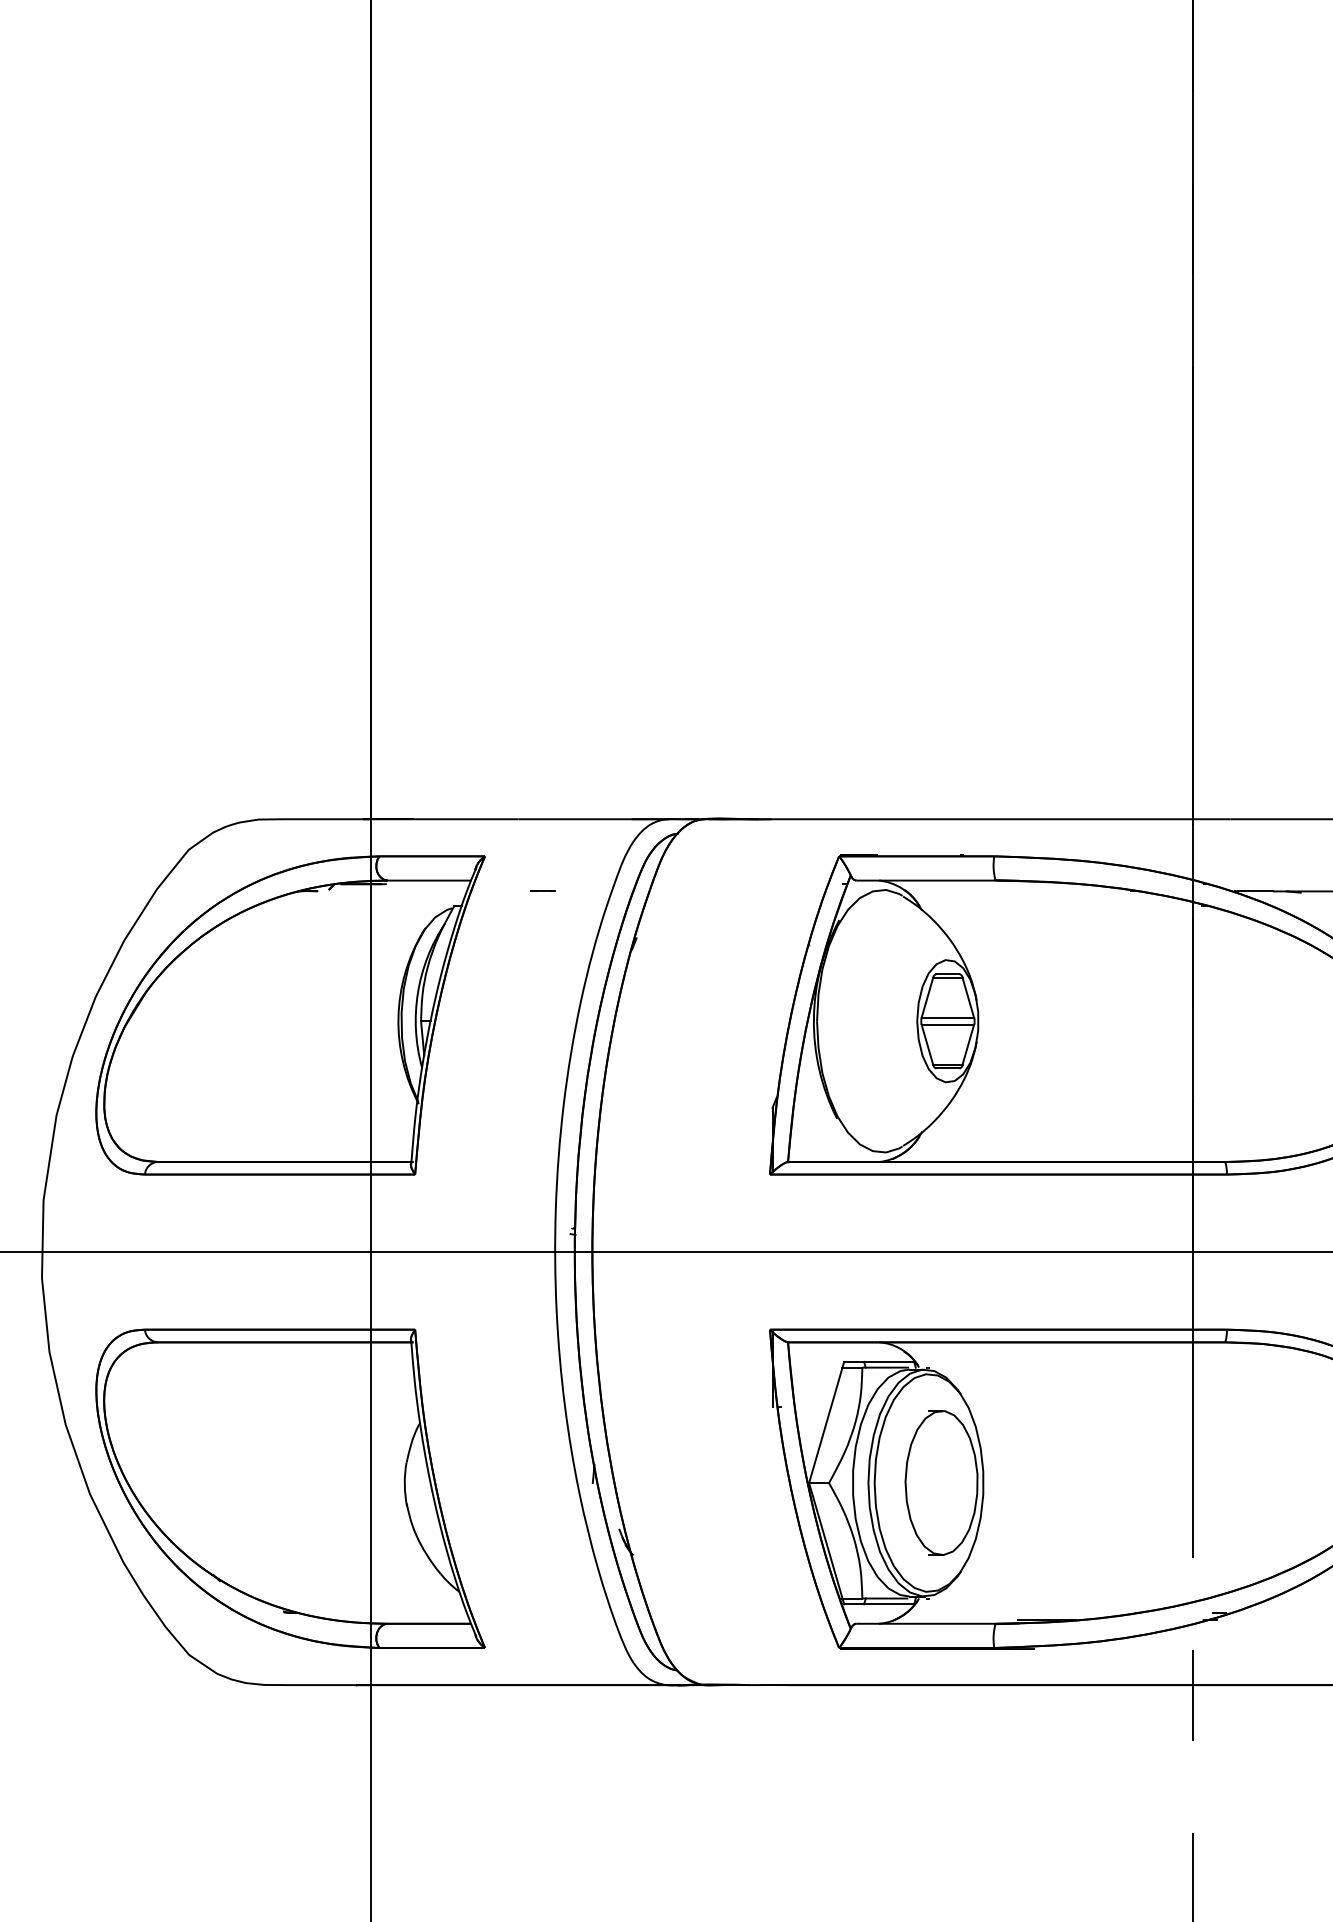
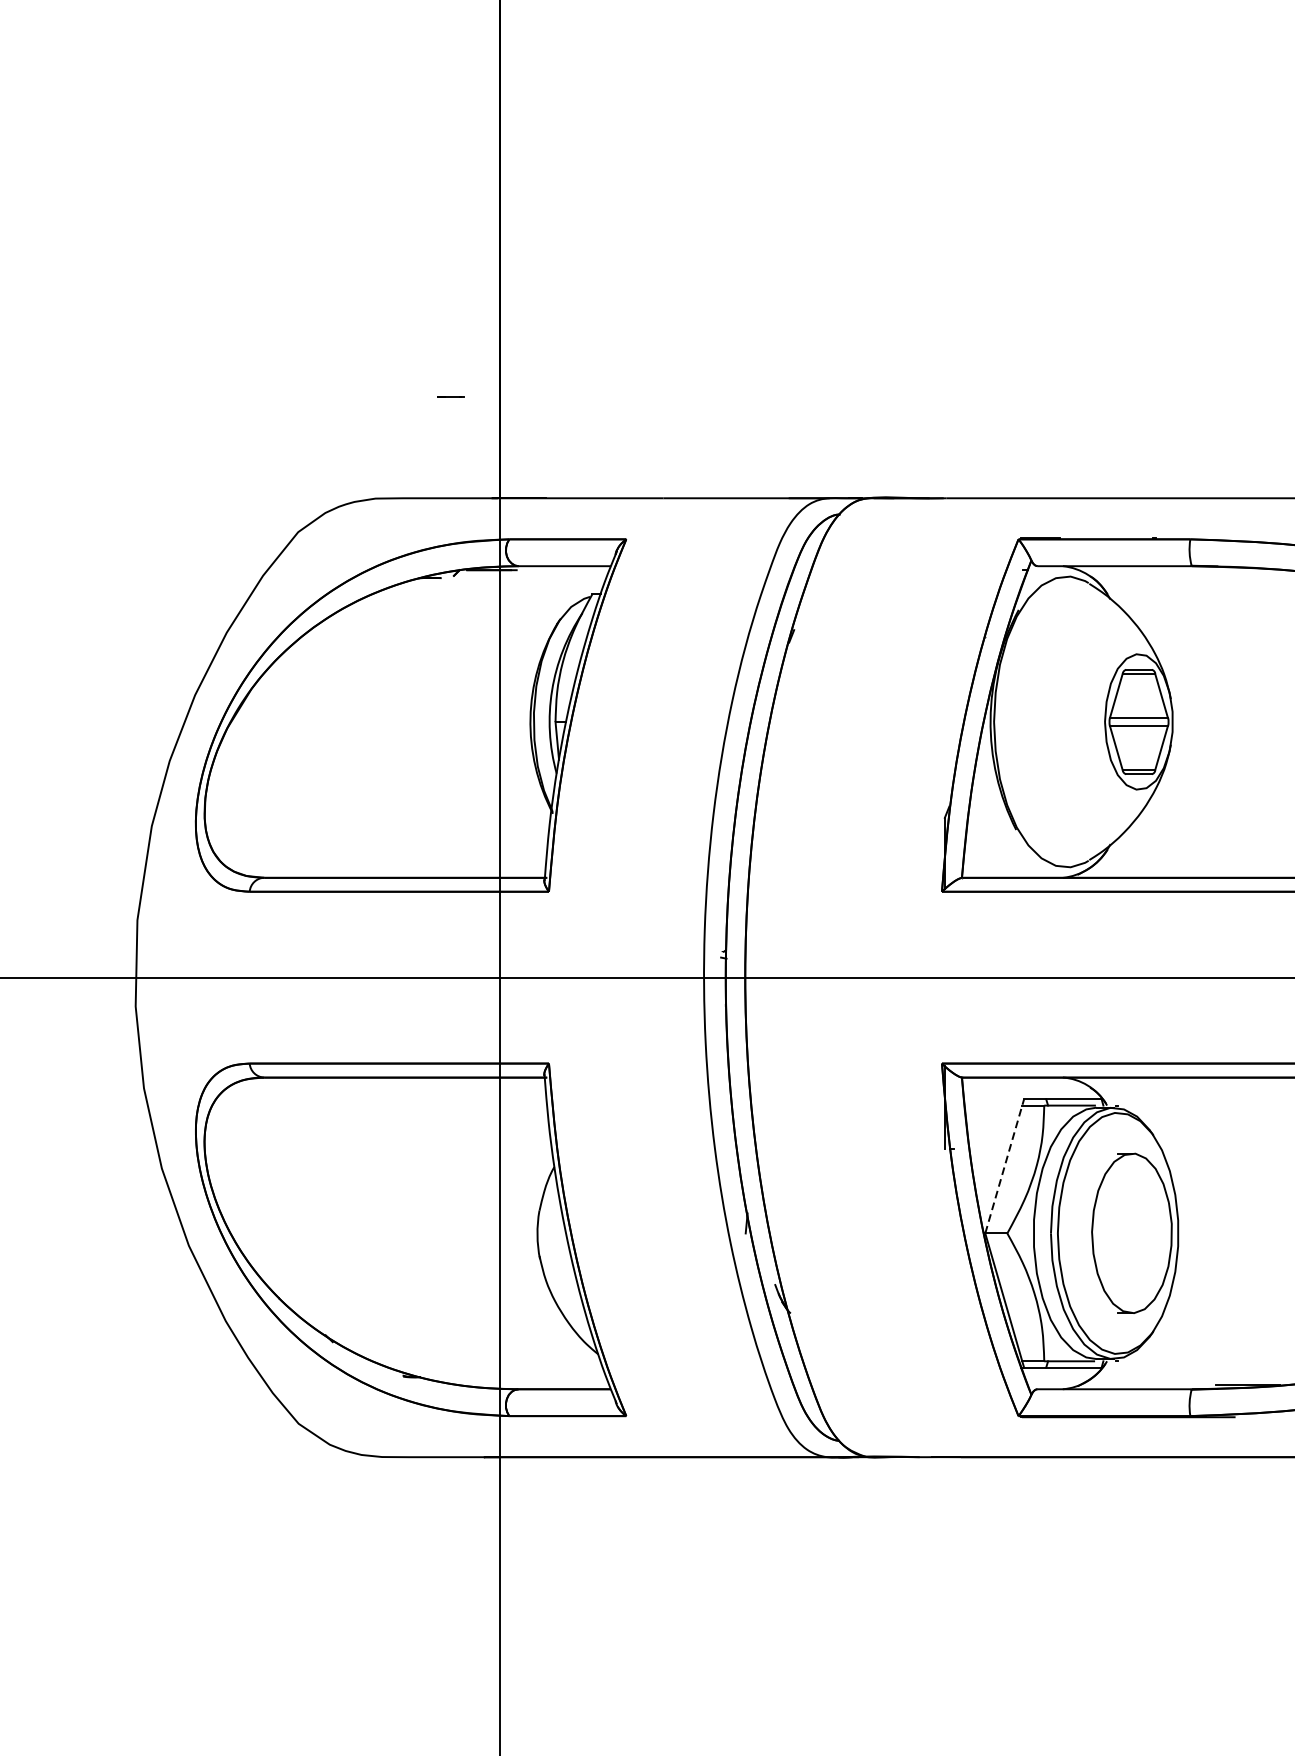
line: (542, 890) -> (450, 395), moved
line: (826, 1421) -> (1004, 1165), solid -> dashed

